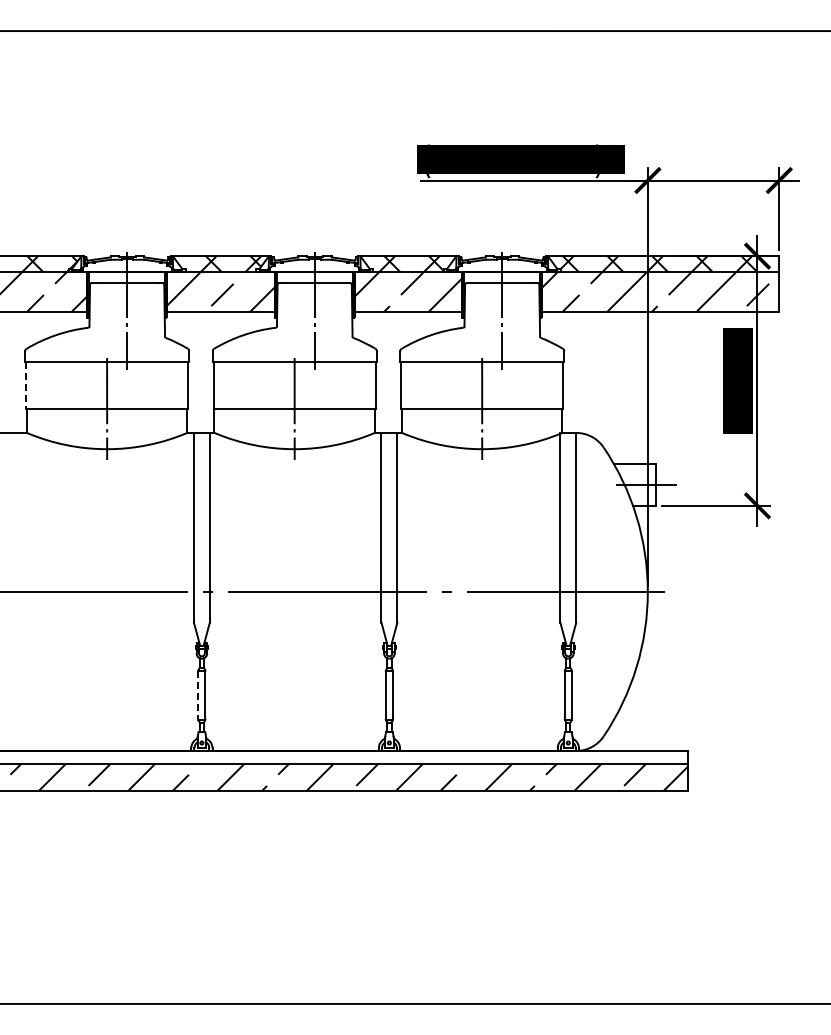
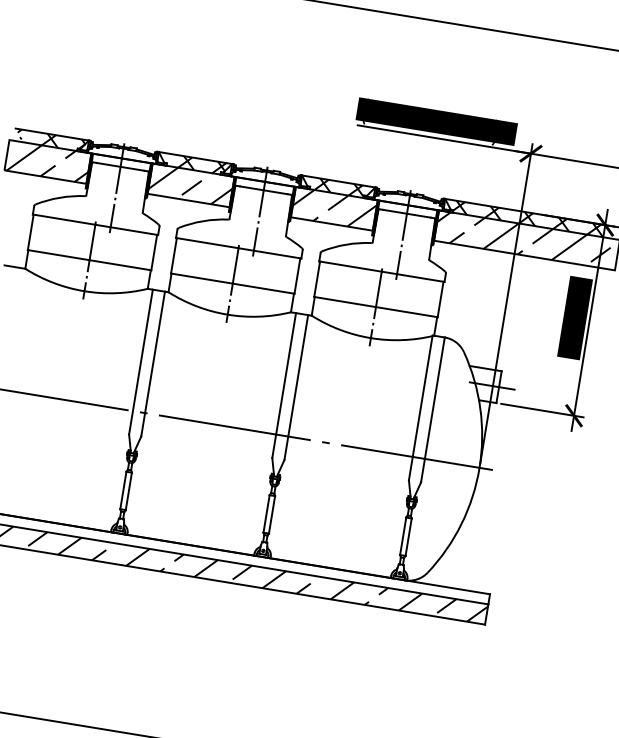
line: (26, 385) -> (30, 232), dashed -> solid
line: (198, 695) -> (123, 490), dashed -> solid

